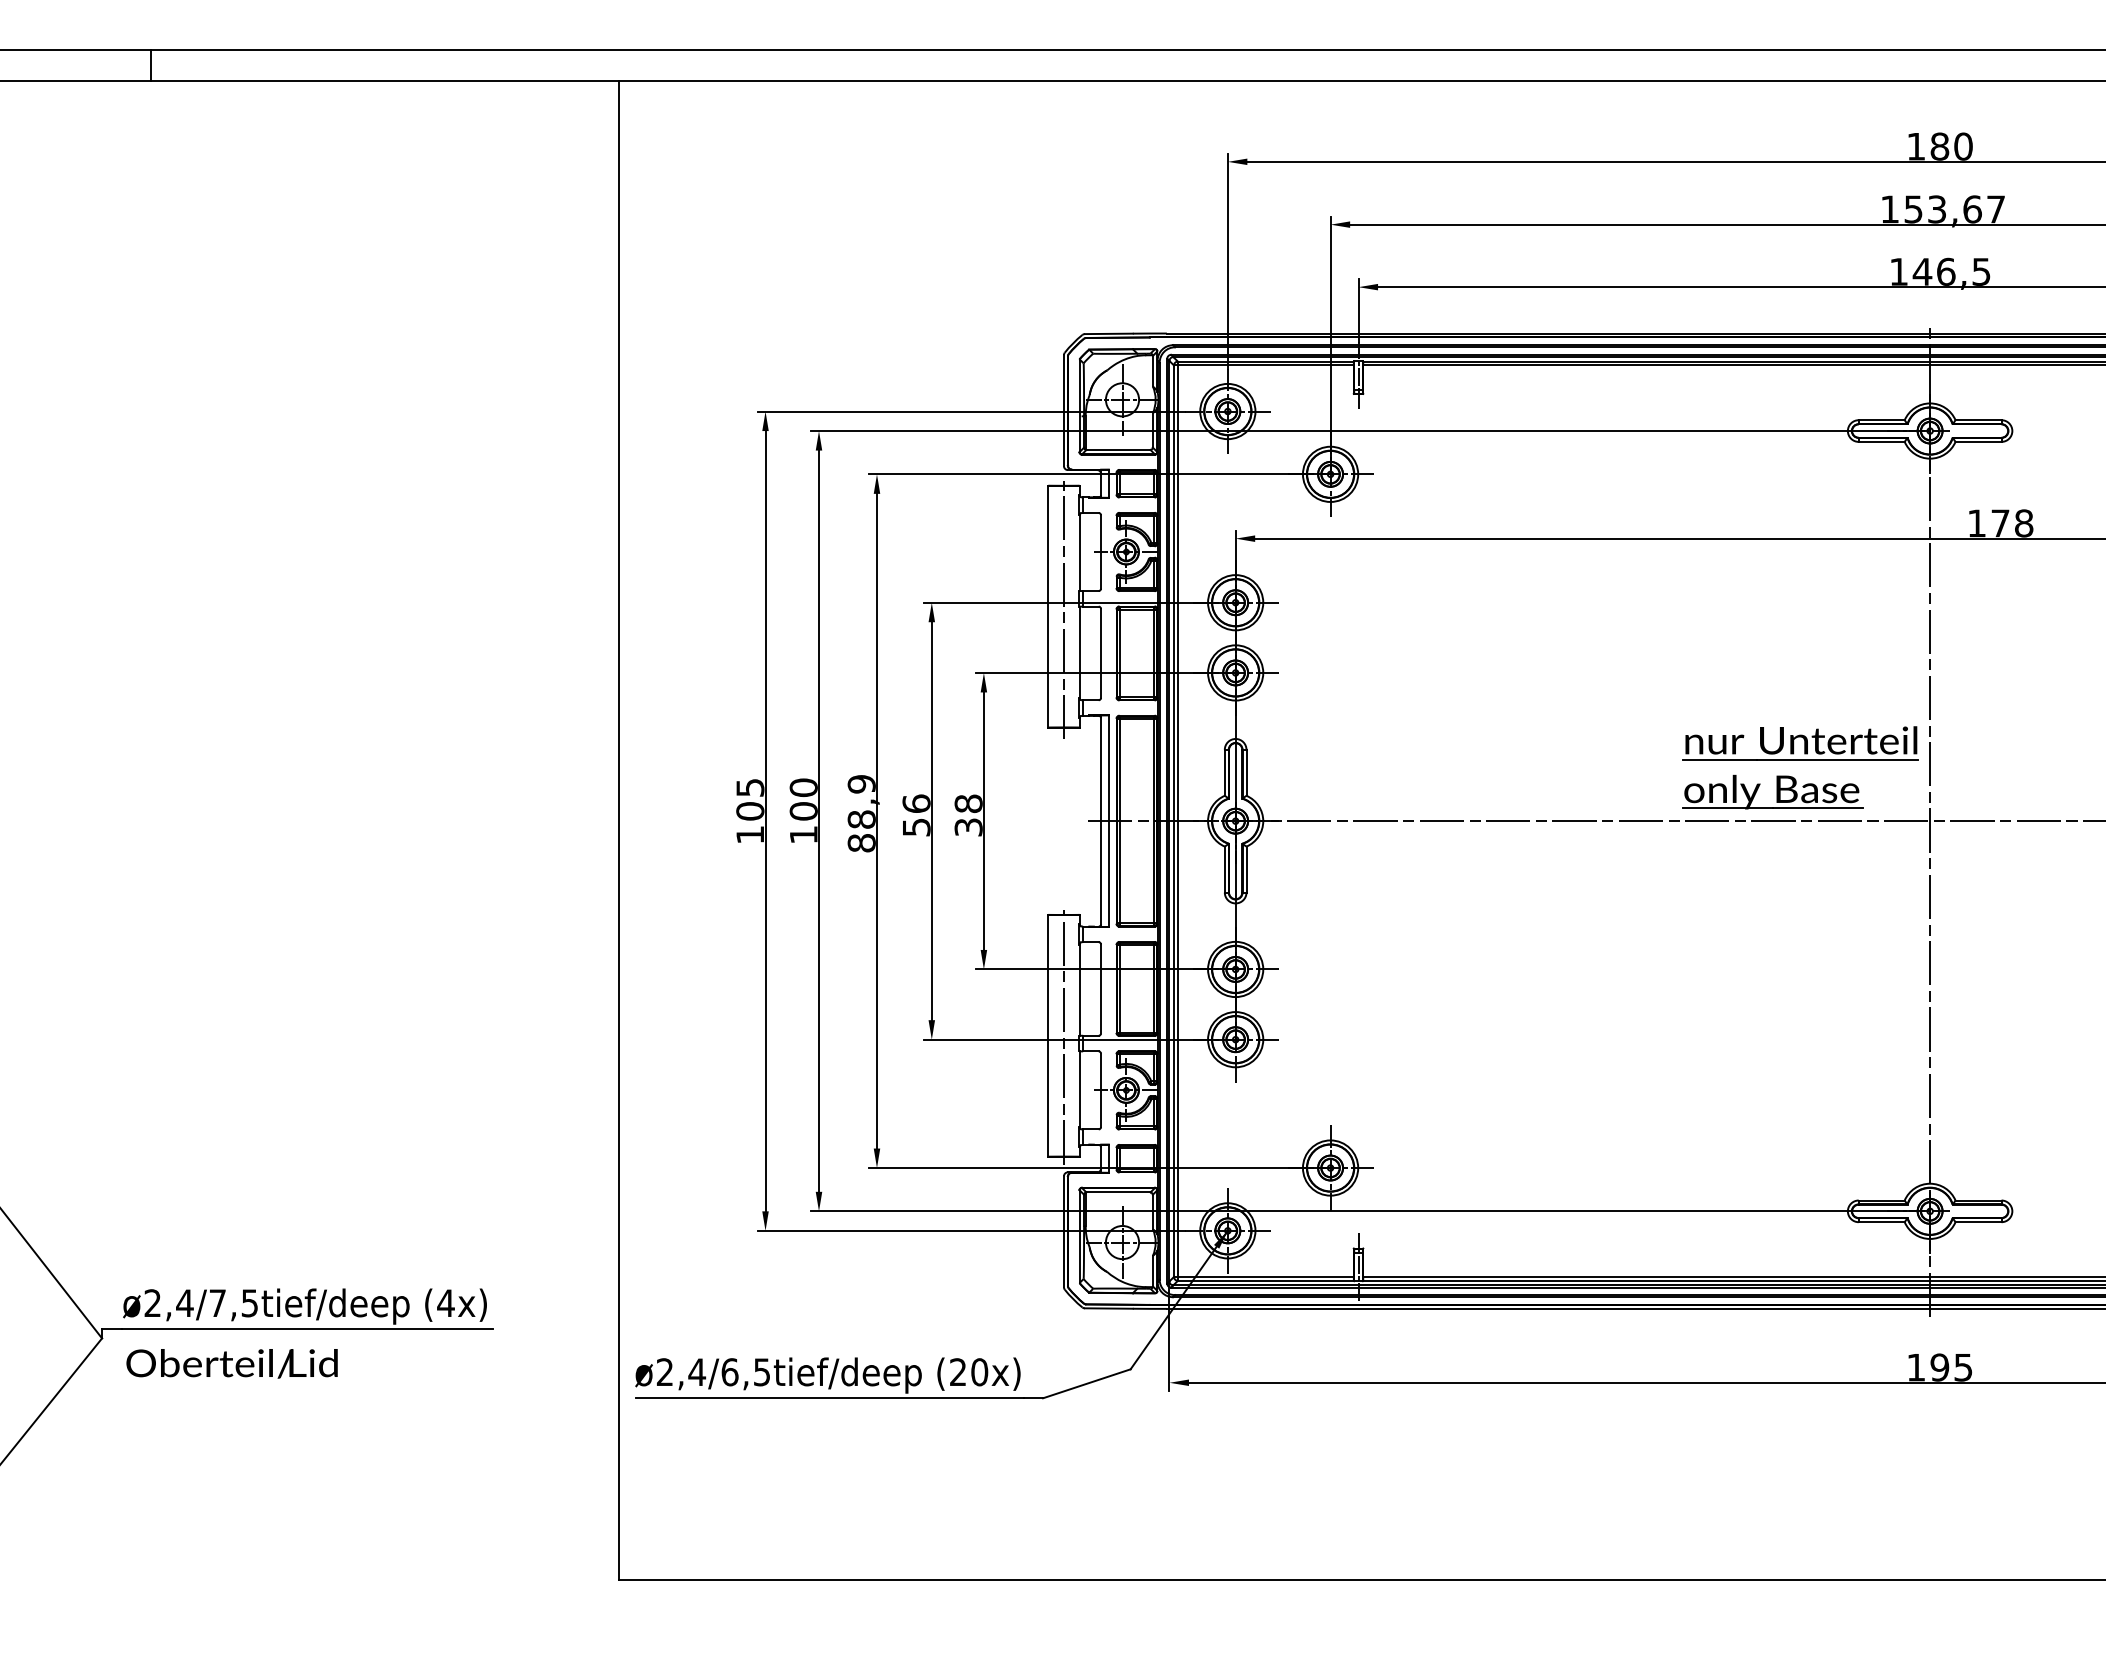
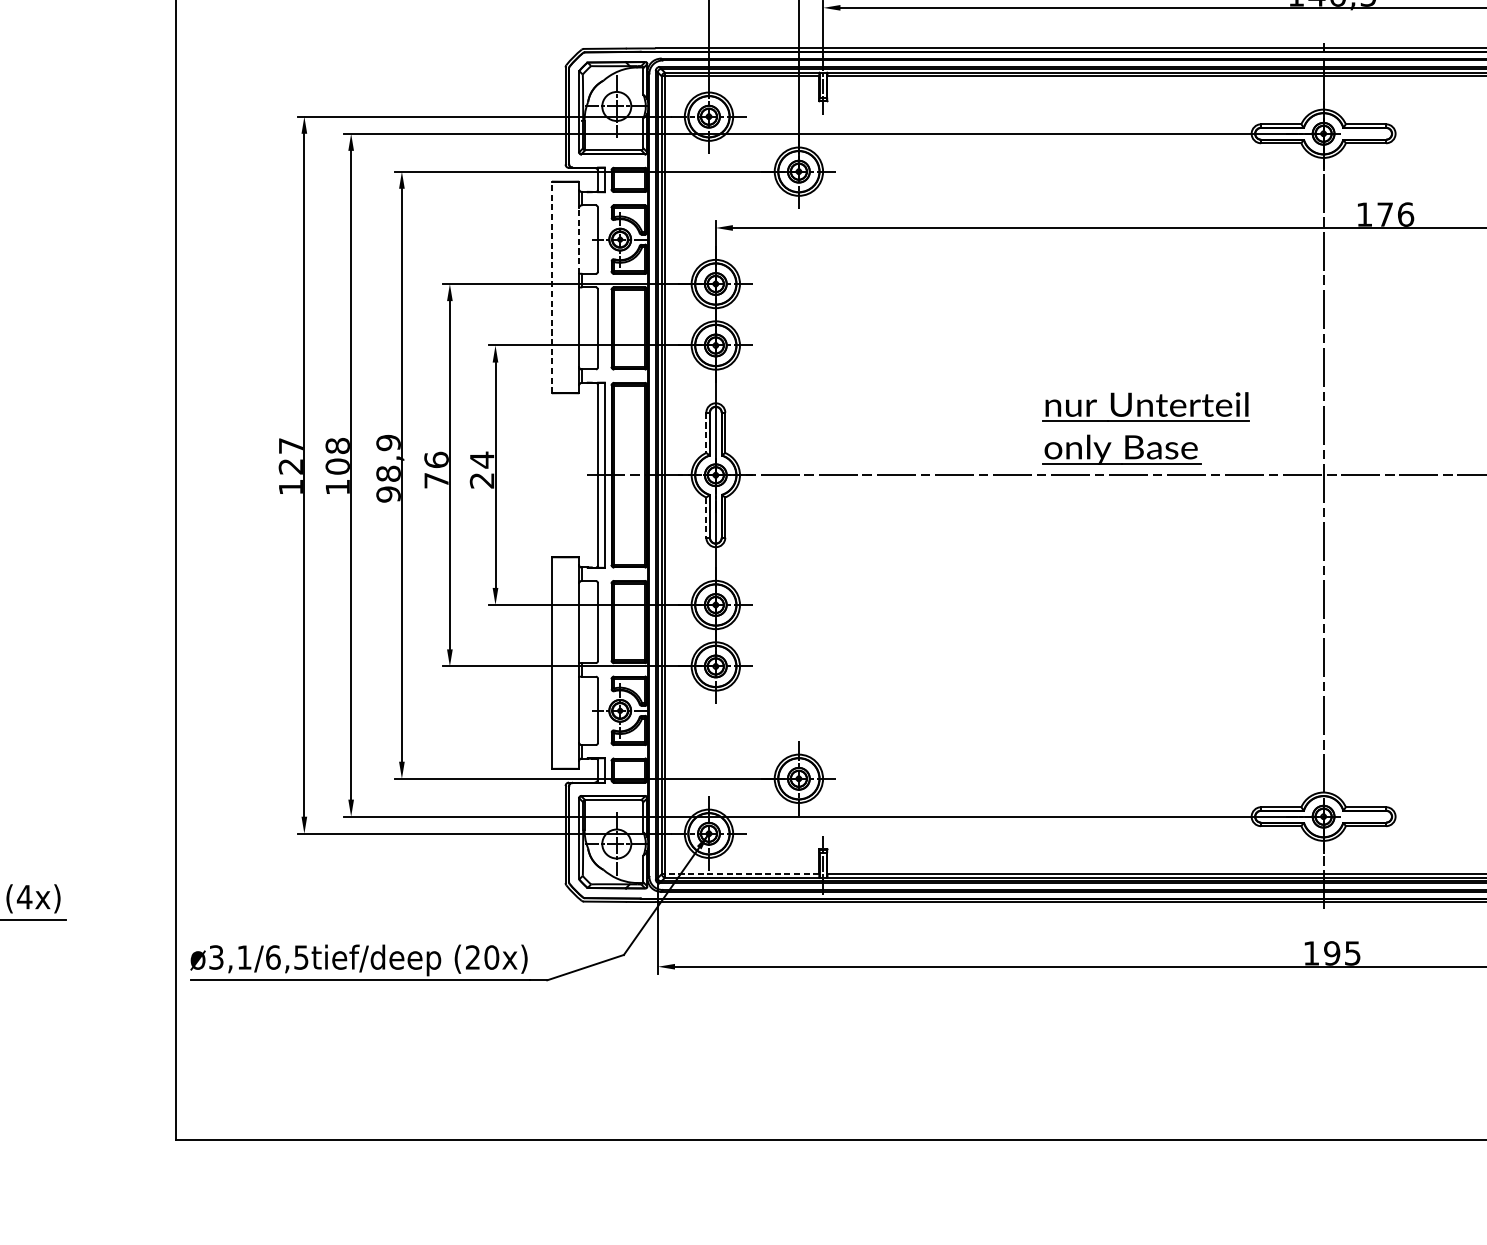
text: (2024, 523) -> (1406, 214), 178 -> 176
line: (1079, 553) -> (579, 240), solid -> dashed
line: (1048, 606) -> (552, 287), solid -> dashed
line: (1063, 610) -> (565, 290), removed
part: (1800, 760) -> (1146, 422), moved
line: (1224, 772) -> (706, 432), solid -> dashed
text: (803, 787) -> (337, 445), 100 -> 108
text: (750, 799) -> (291, 456), 105 -> 127
text: (968, 815) -> (482, 470), 38 -> 24
text: (916, 827) -> (436, 480), 56 -> 76
text: (861, 843) -> (388, 494), 88,9 -> 98,9
line: (1224, 869) -> (706, 517), solid -> dashed
line: (1063, 1037) -> (565, 664), removed
line: (1265, 1276) -> (741, 873), solid -> dashed
text: (681, 1372) -> (230, 957), ø2,4/6,5tief/deep -> ø3,1/6,5tief/deep

